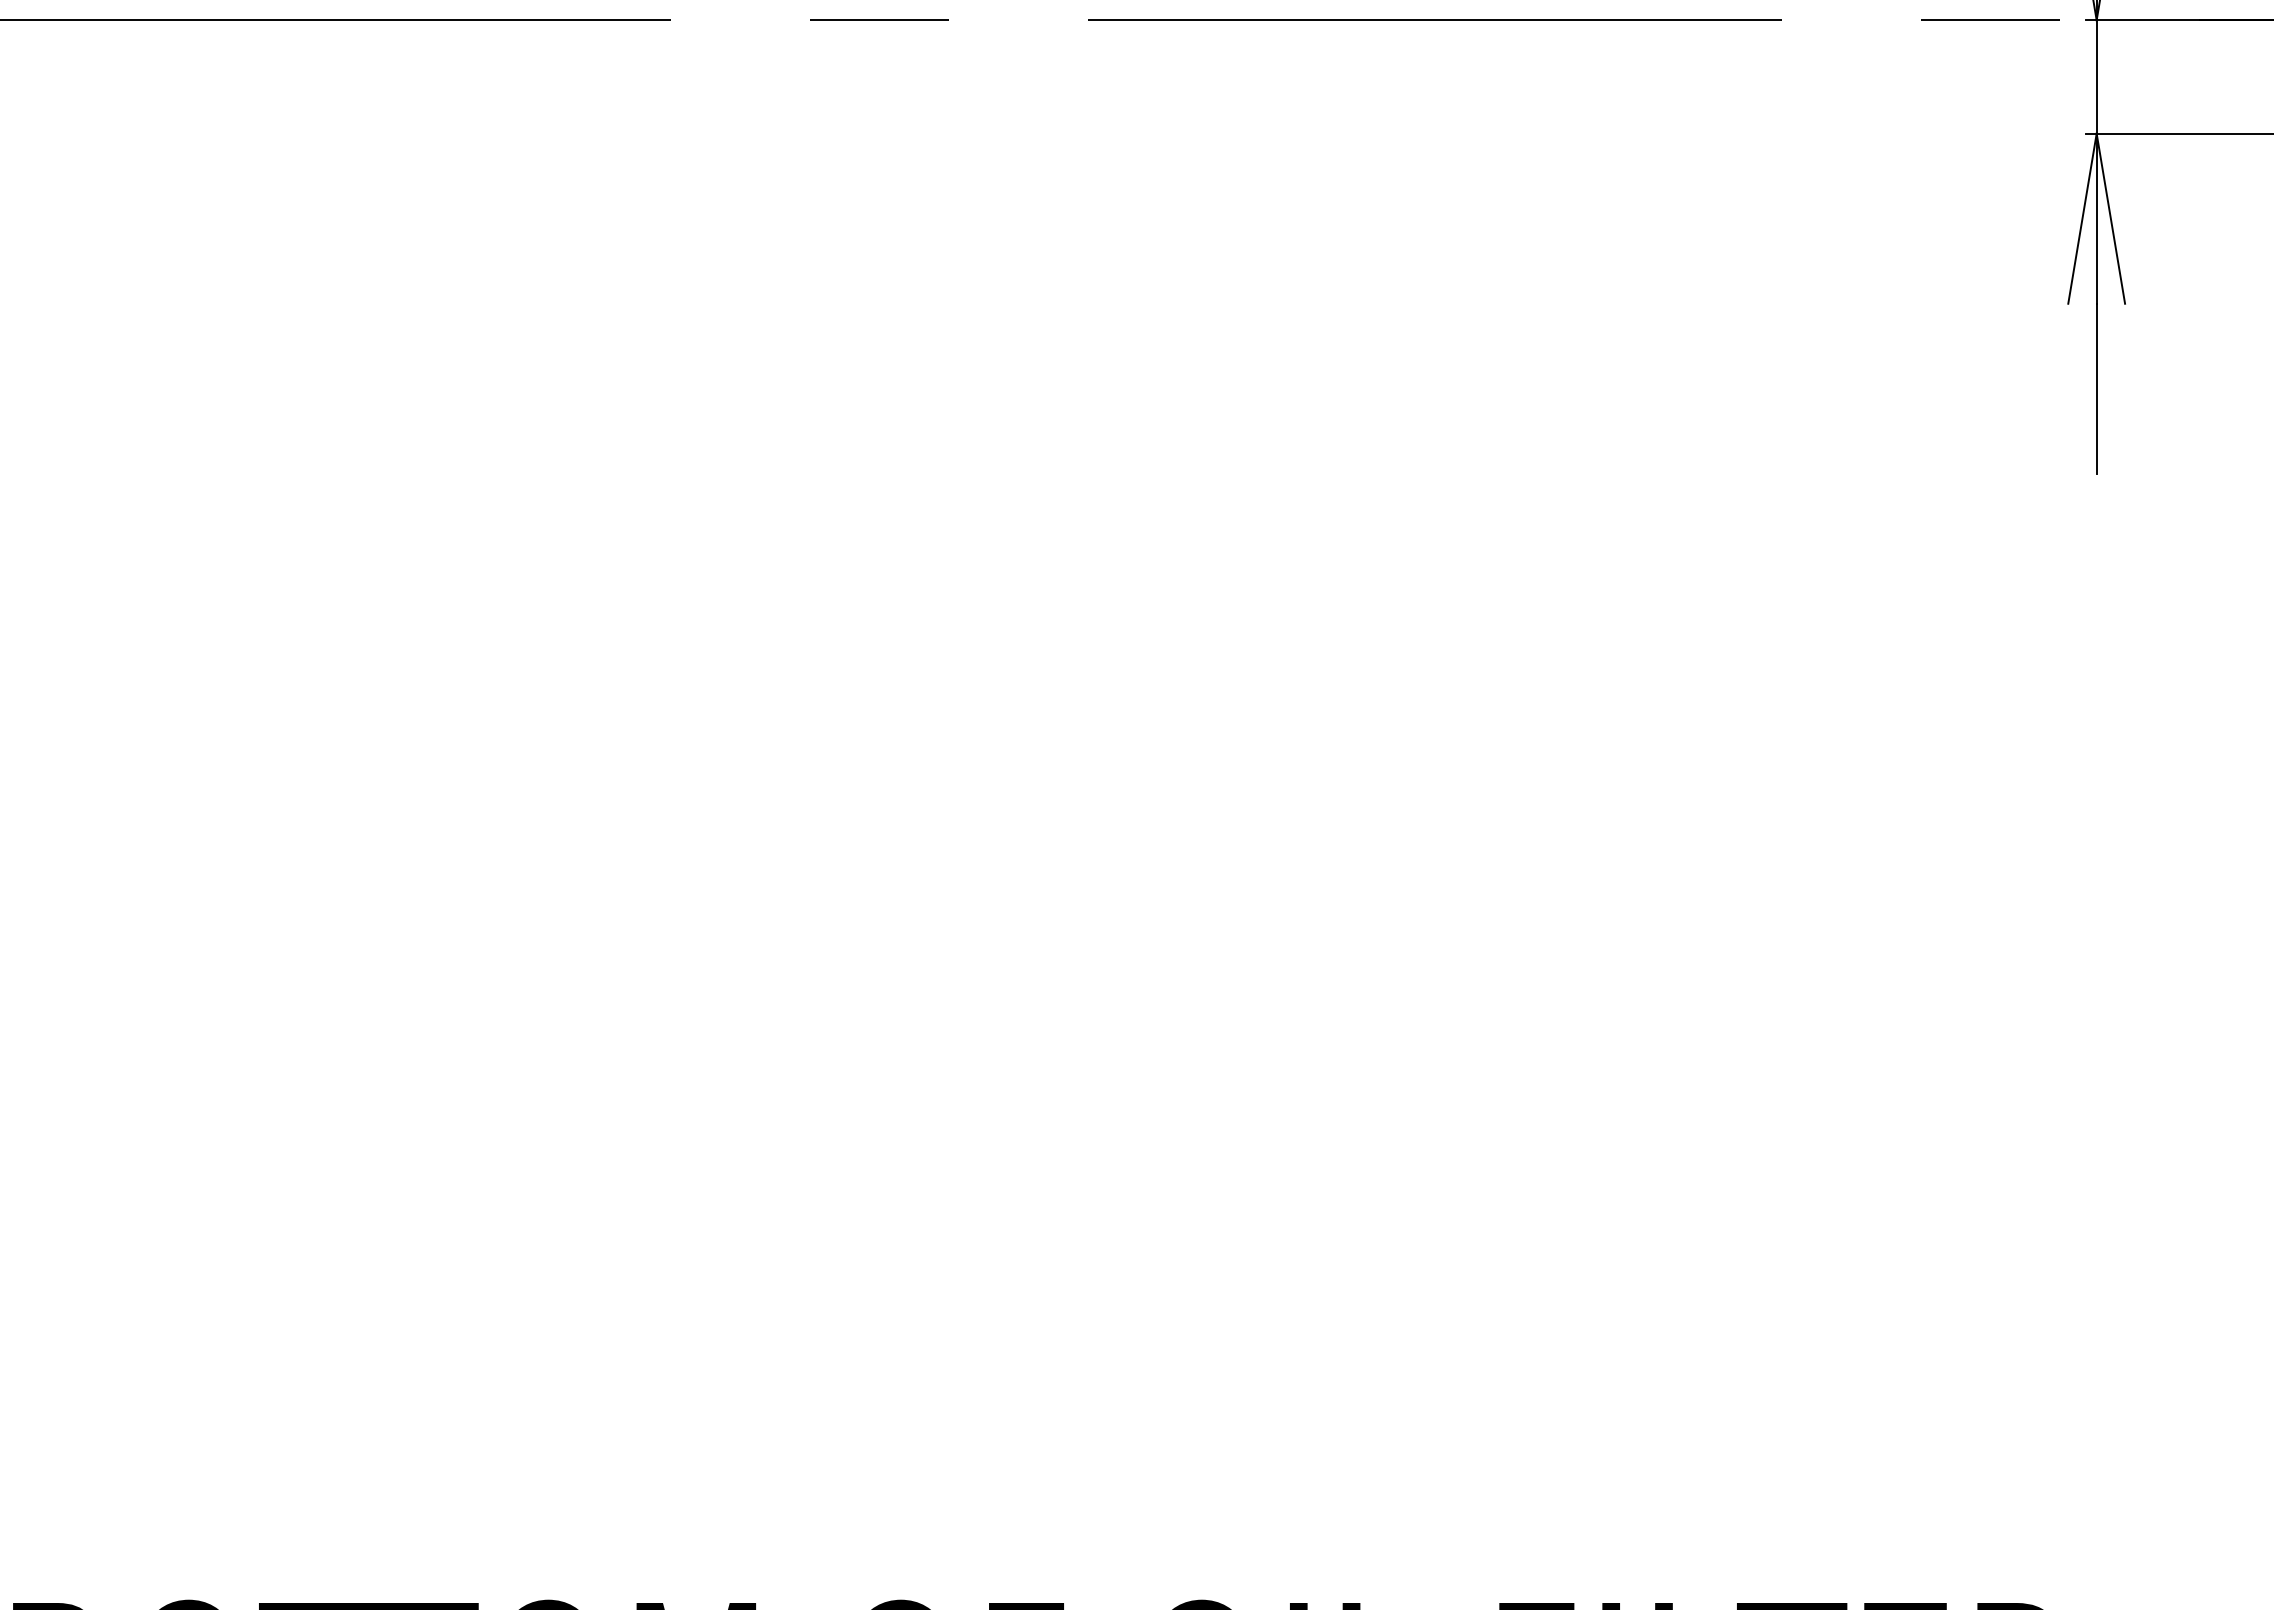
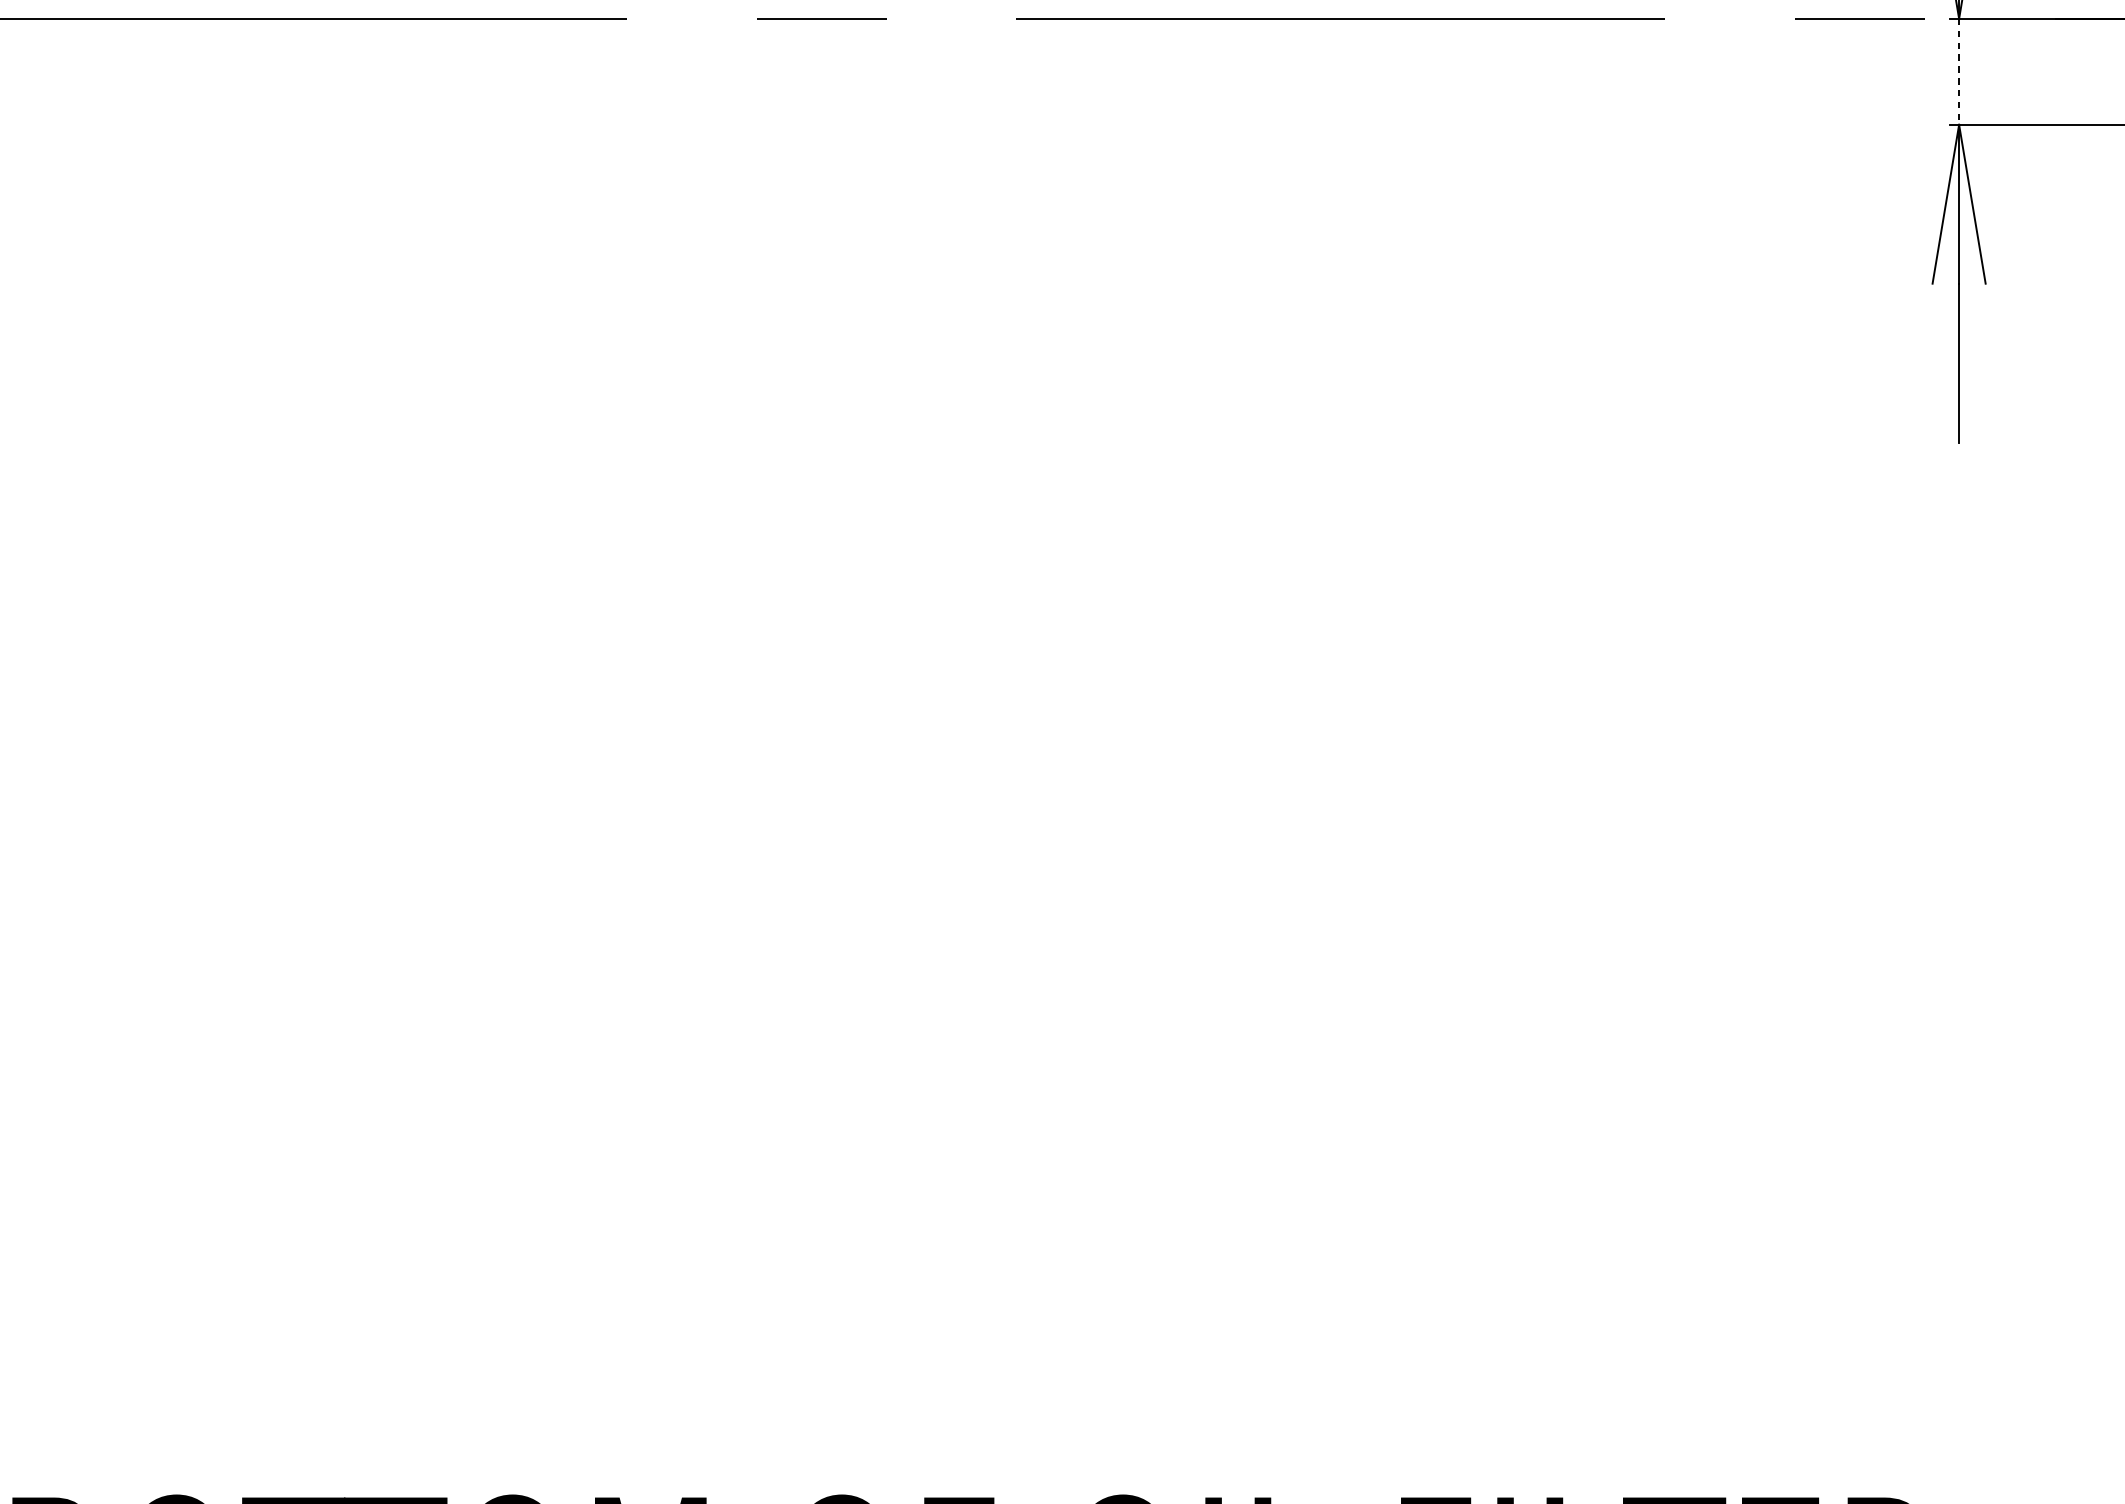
line: (2096, 77) -> (1958, 72), solid -> dashed

